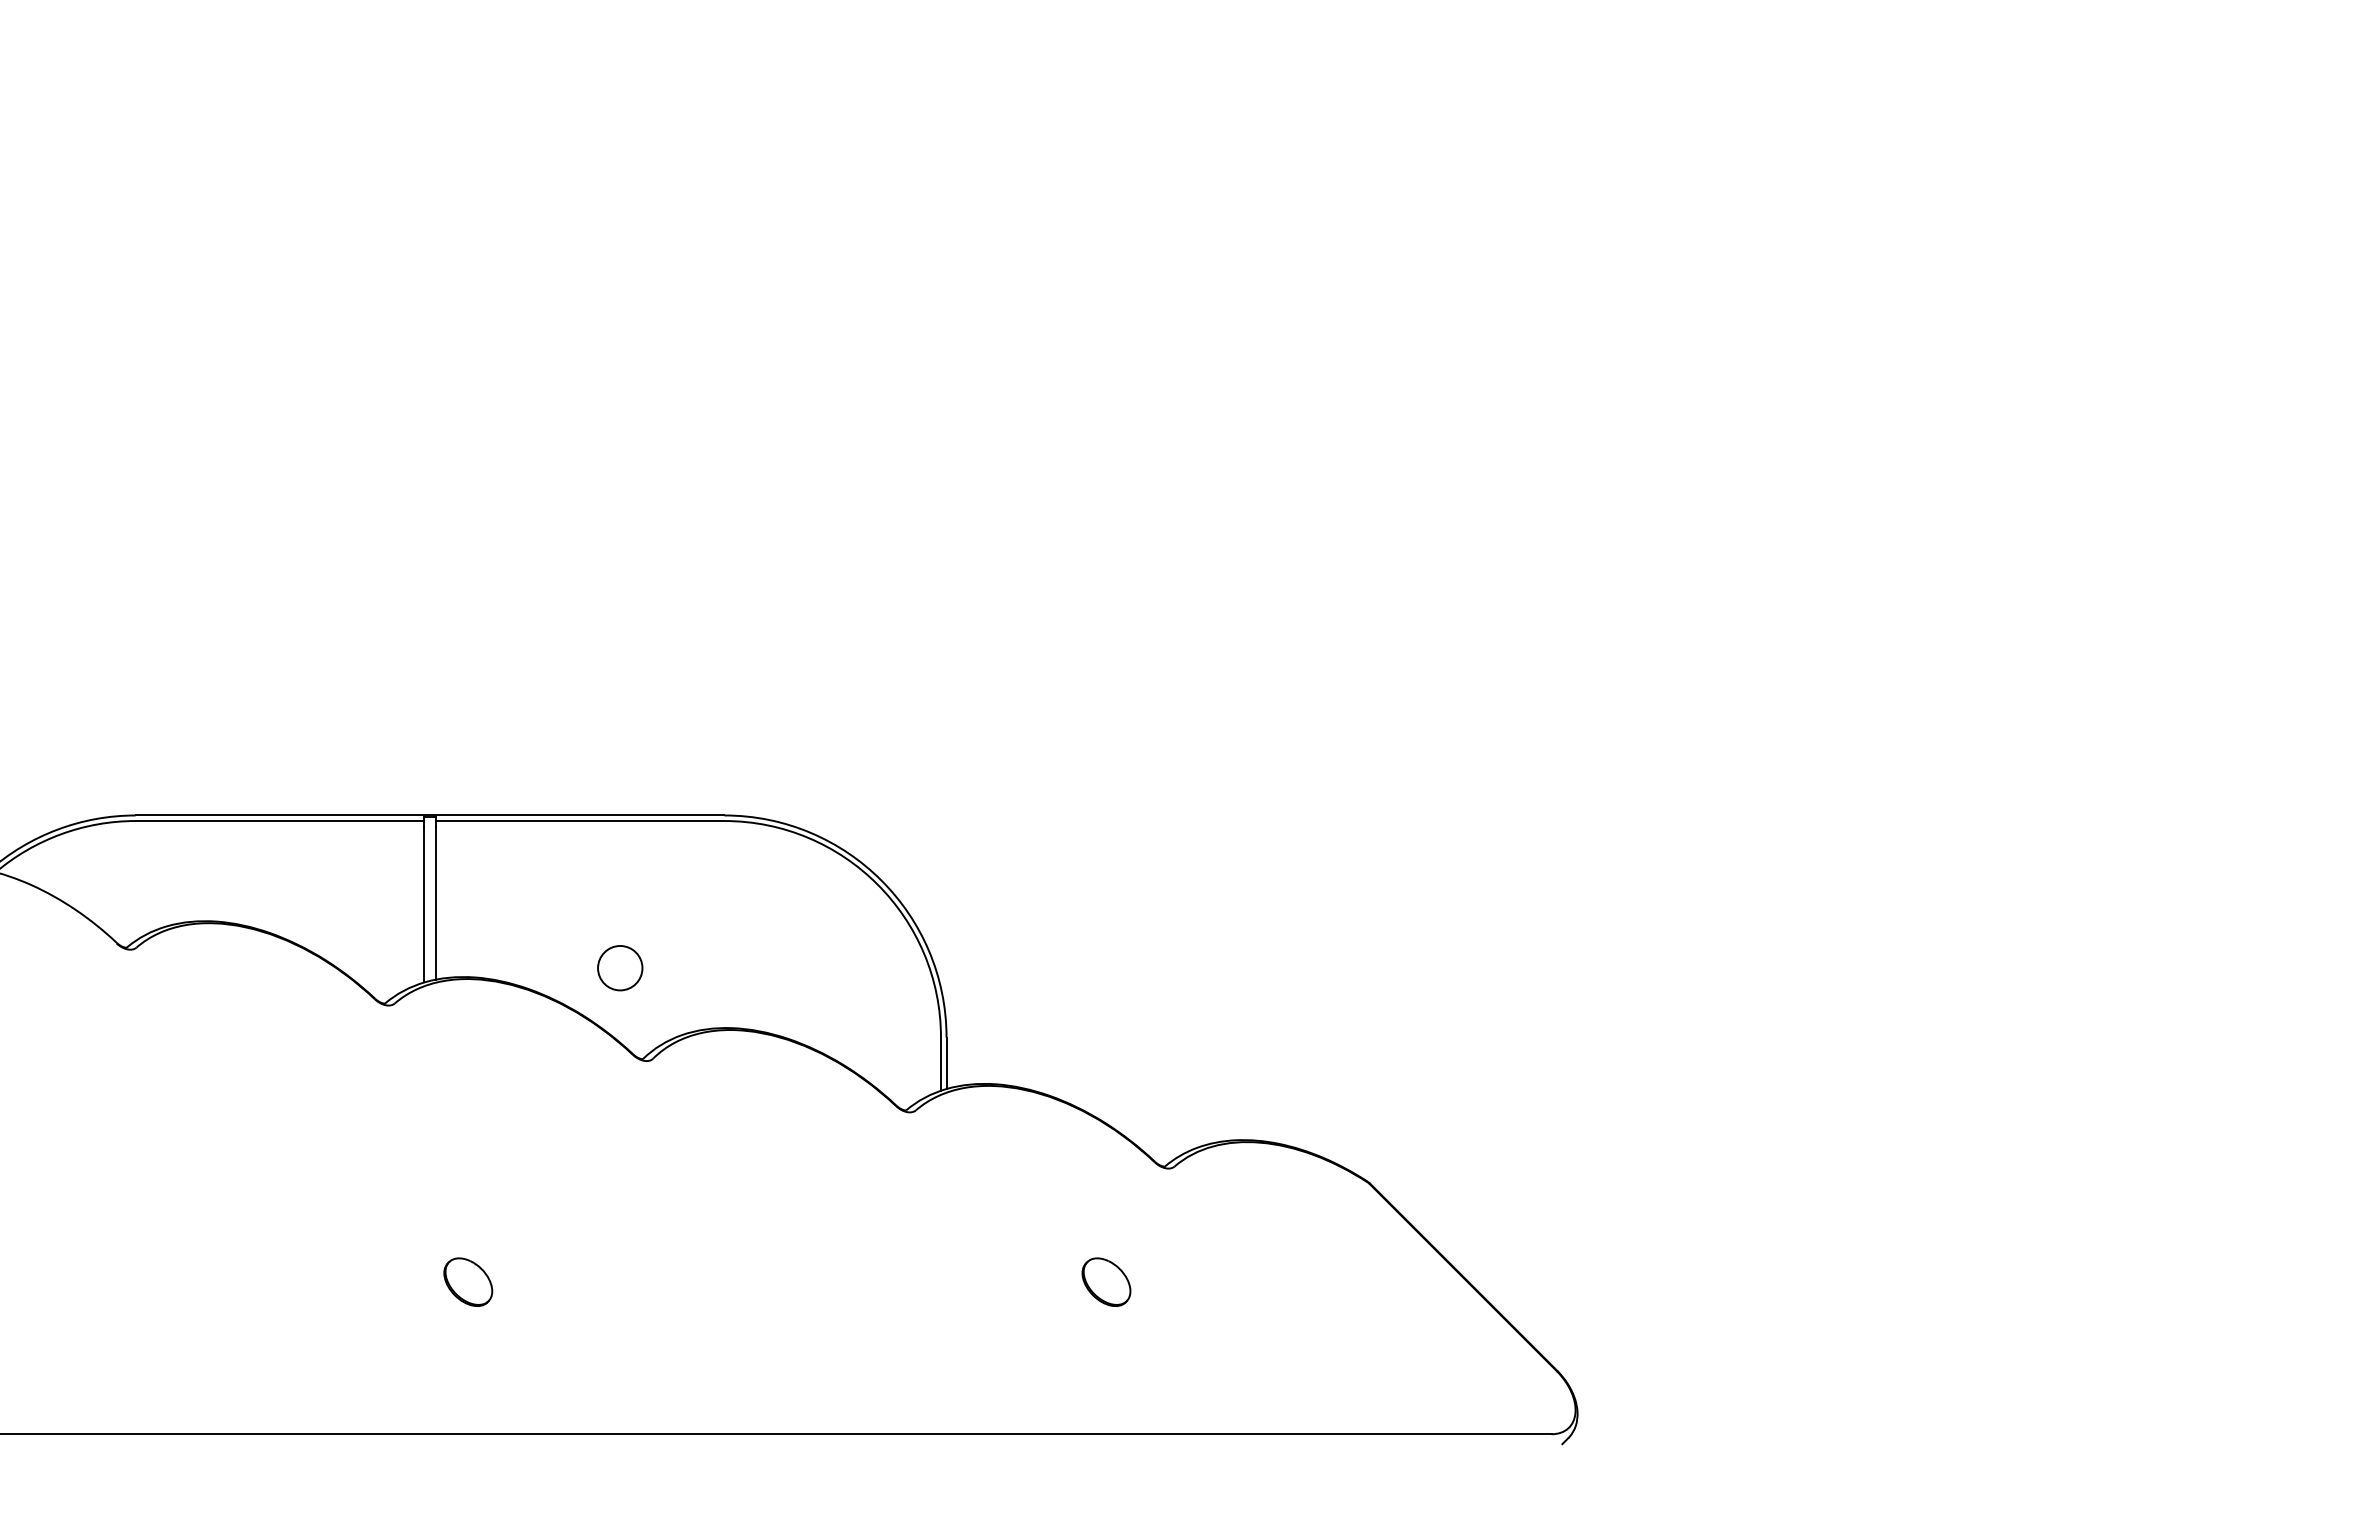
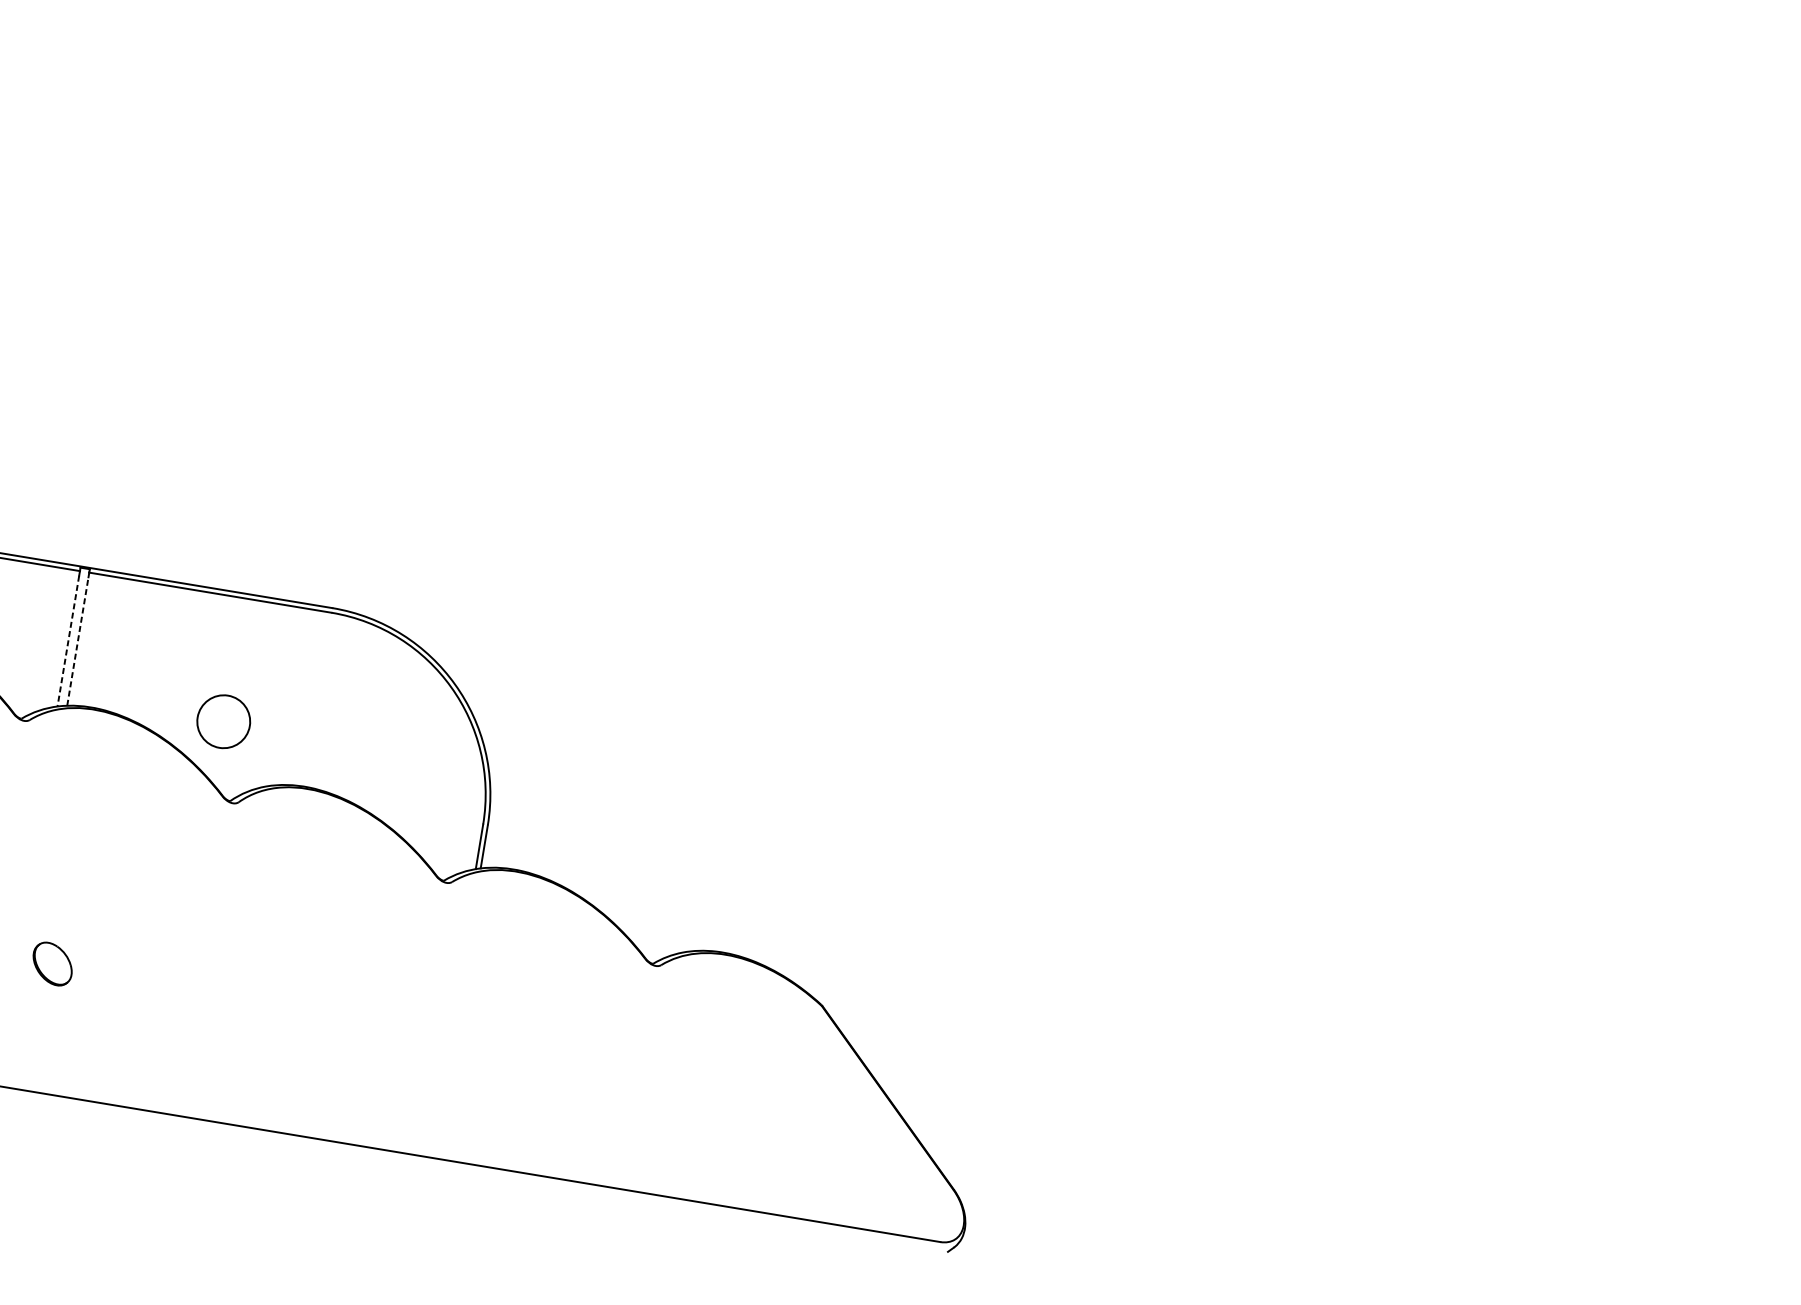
line: (435, 903) -> (77, 641), solid -> dashed
line: (424, 904) -> (68, 641), solid -> dashed
circle: (620, 967) -> (224, 721), size x1.4
part: (1106, 1281) -> (588, 1052), removed

